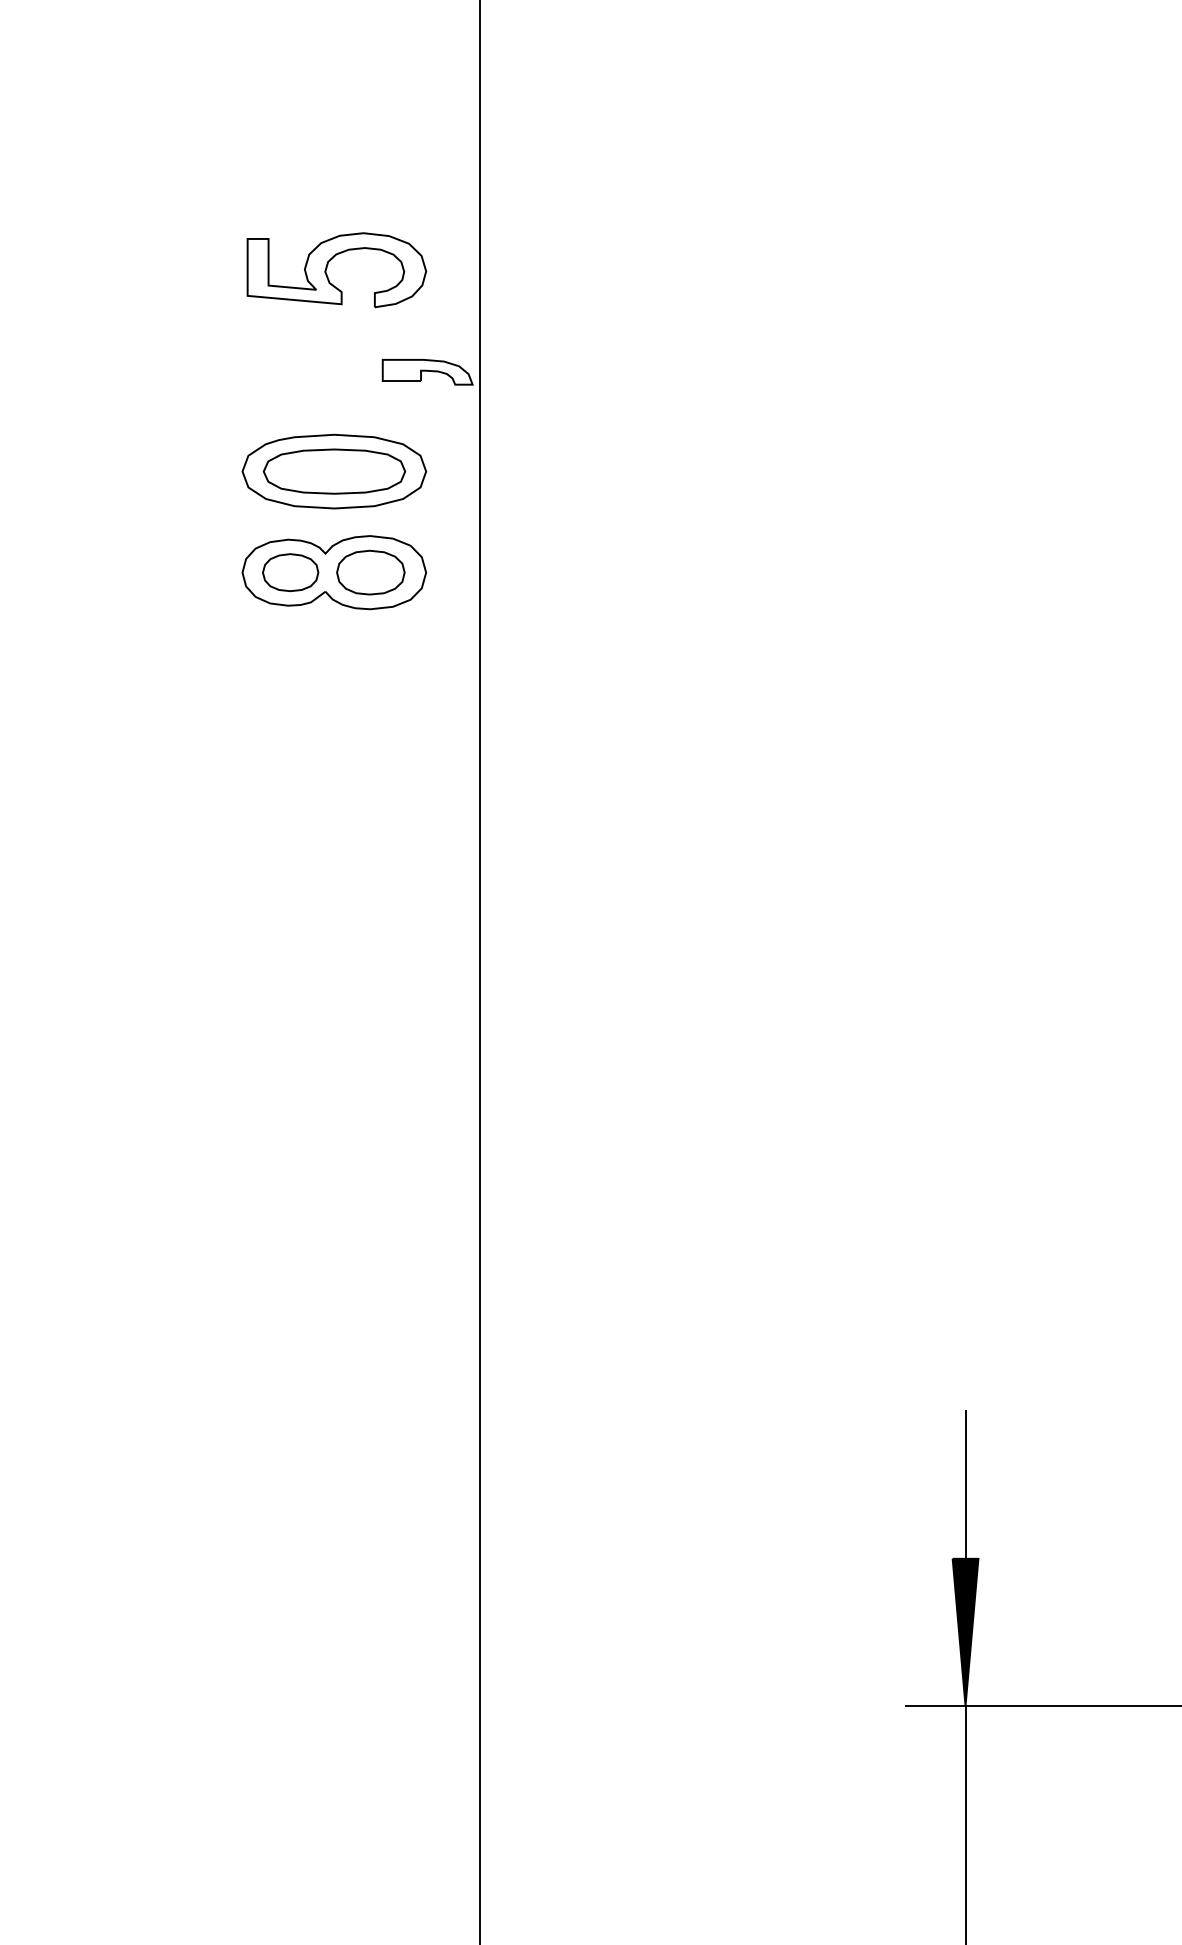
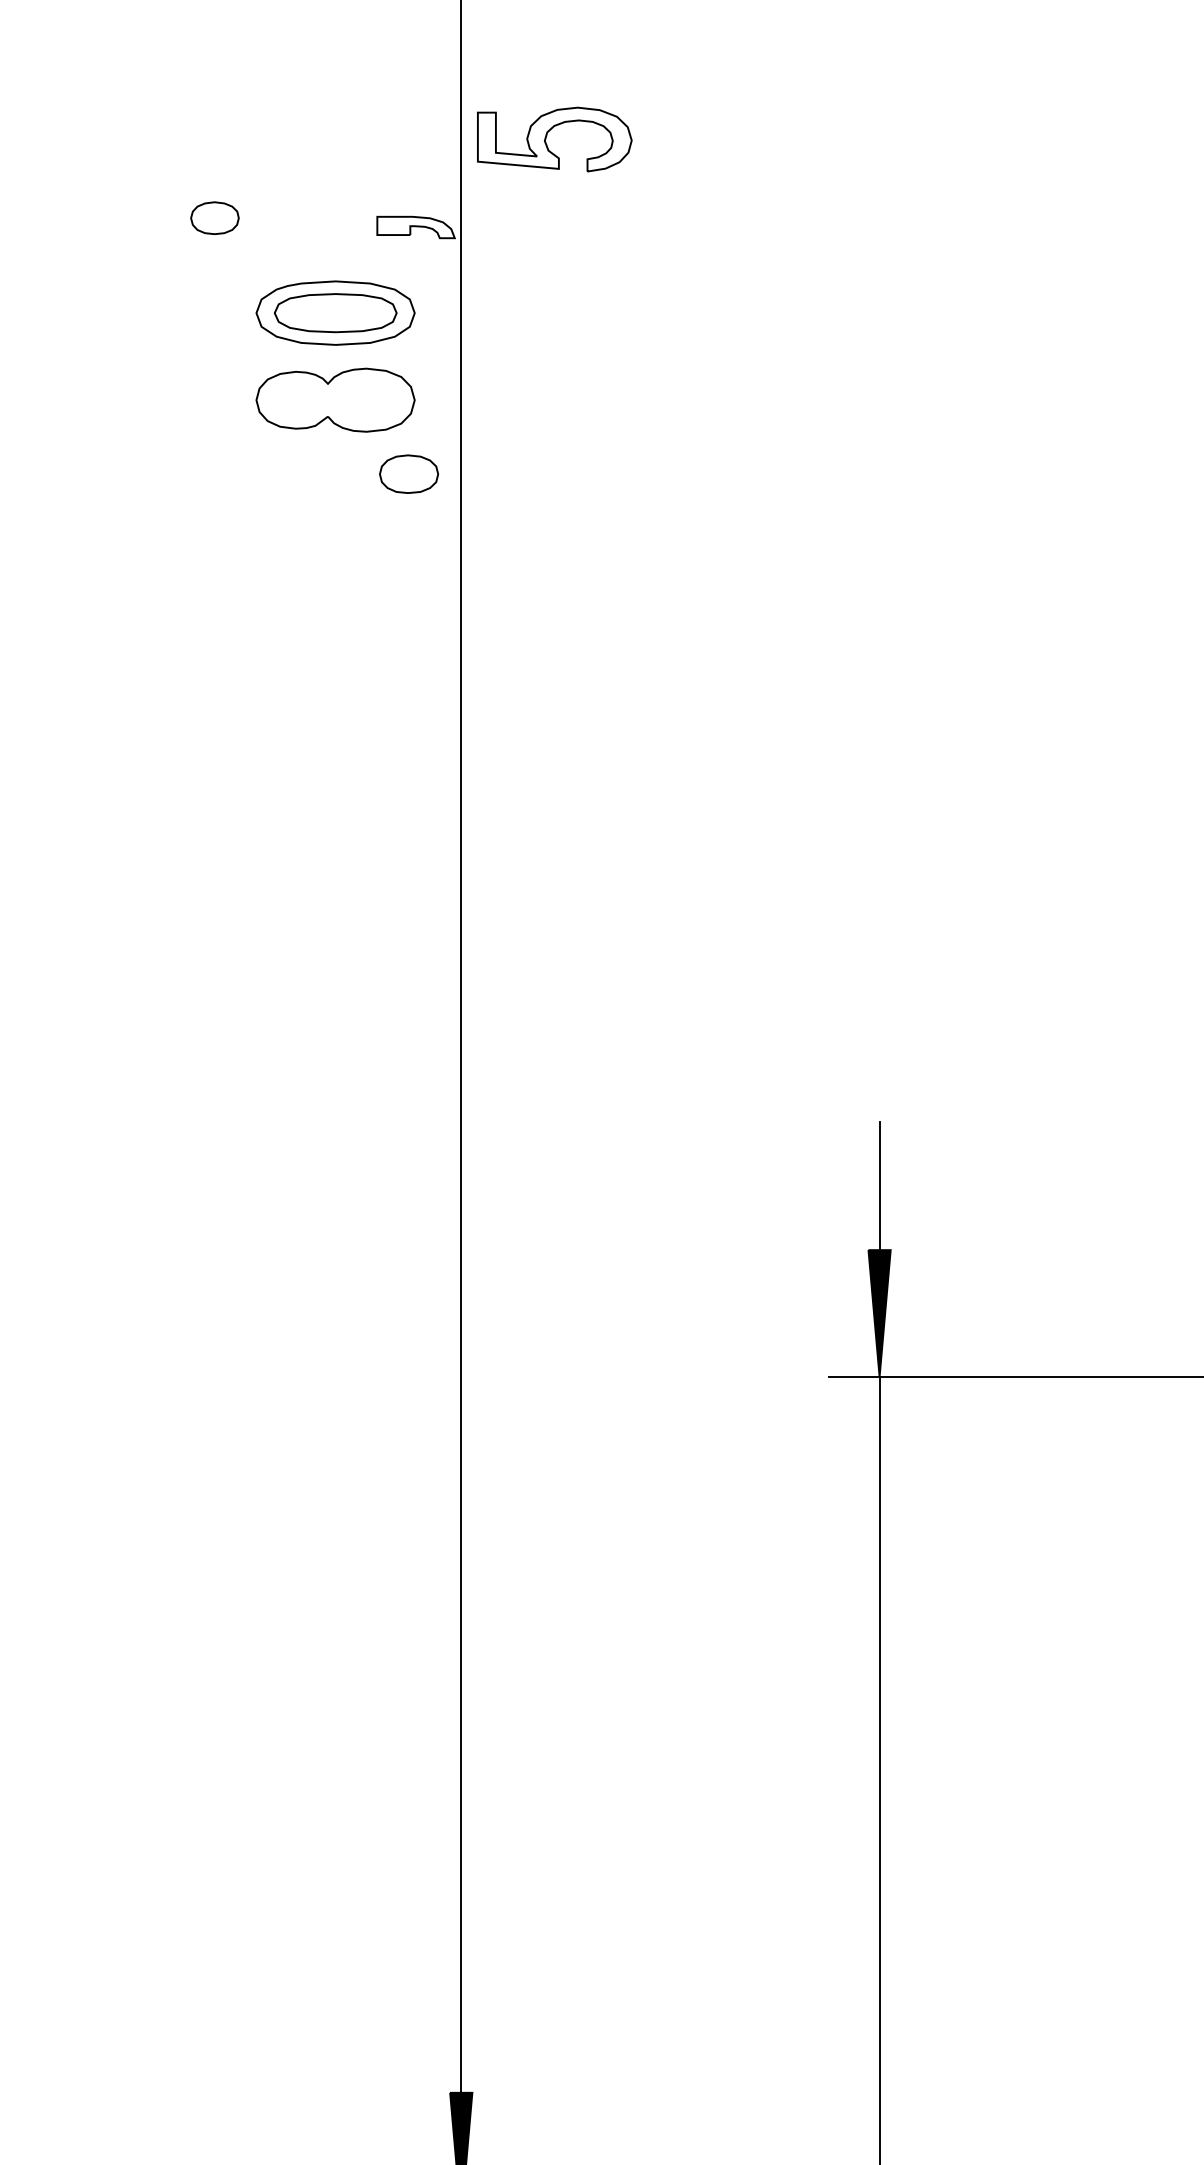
part: (327, 270) -> (546, 139), moved
part: (371, 571) -> (409, 473), moved
part: (290, 572) -> (214, 218), moved

